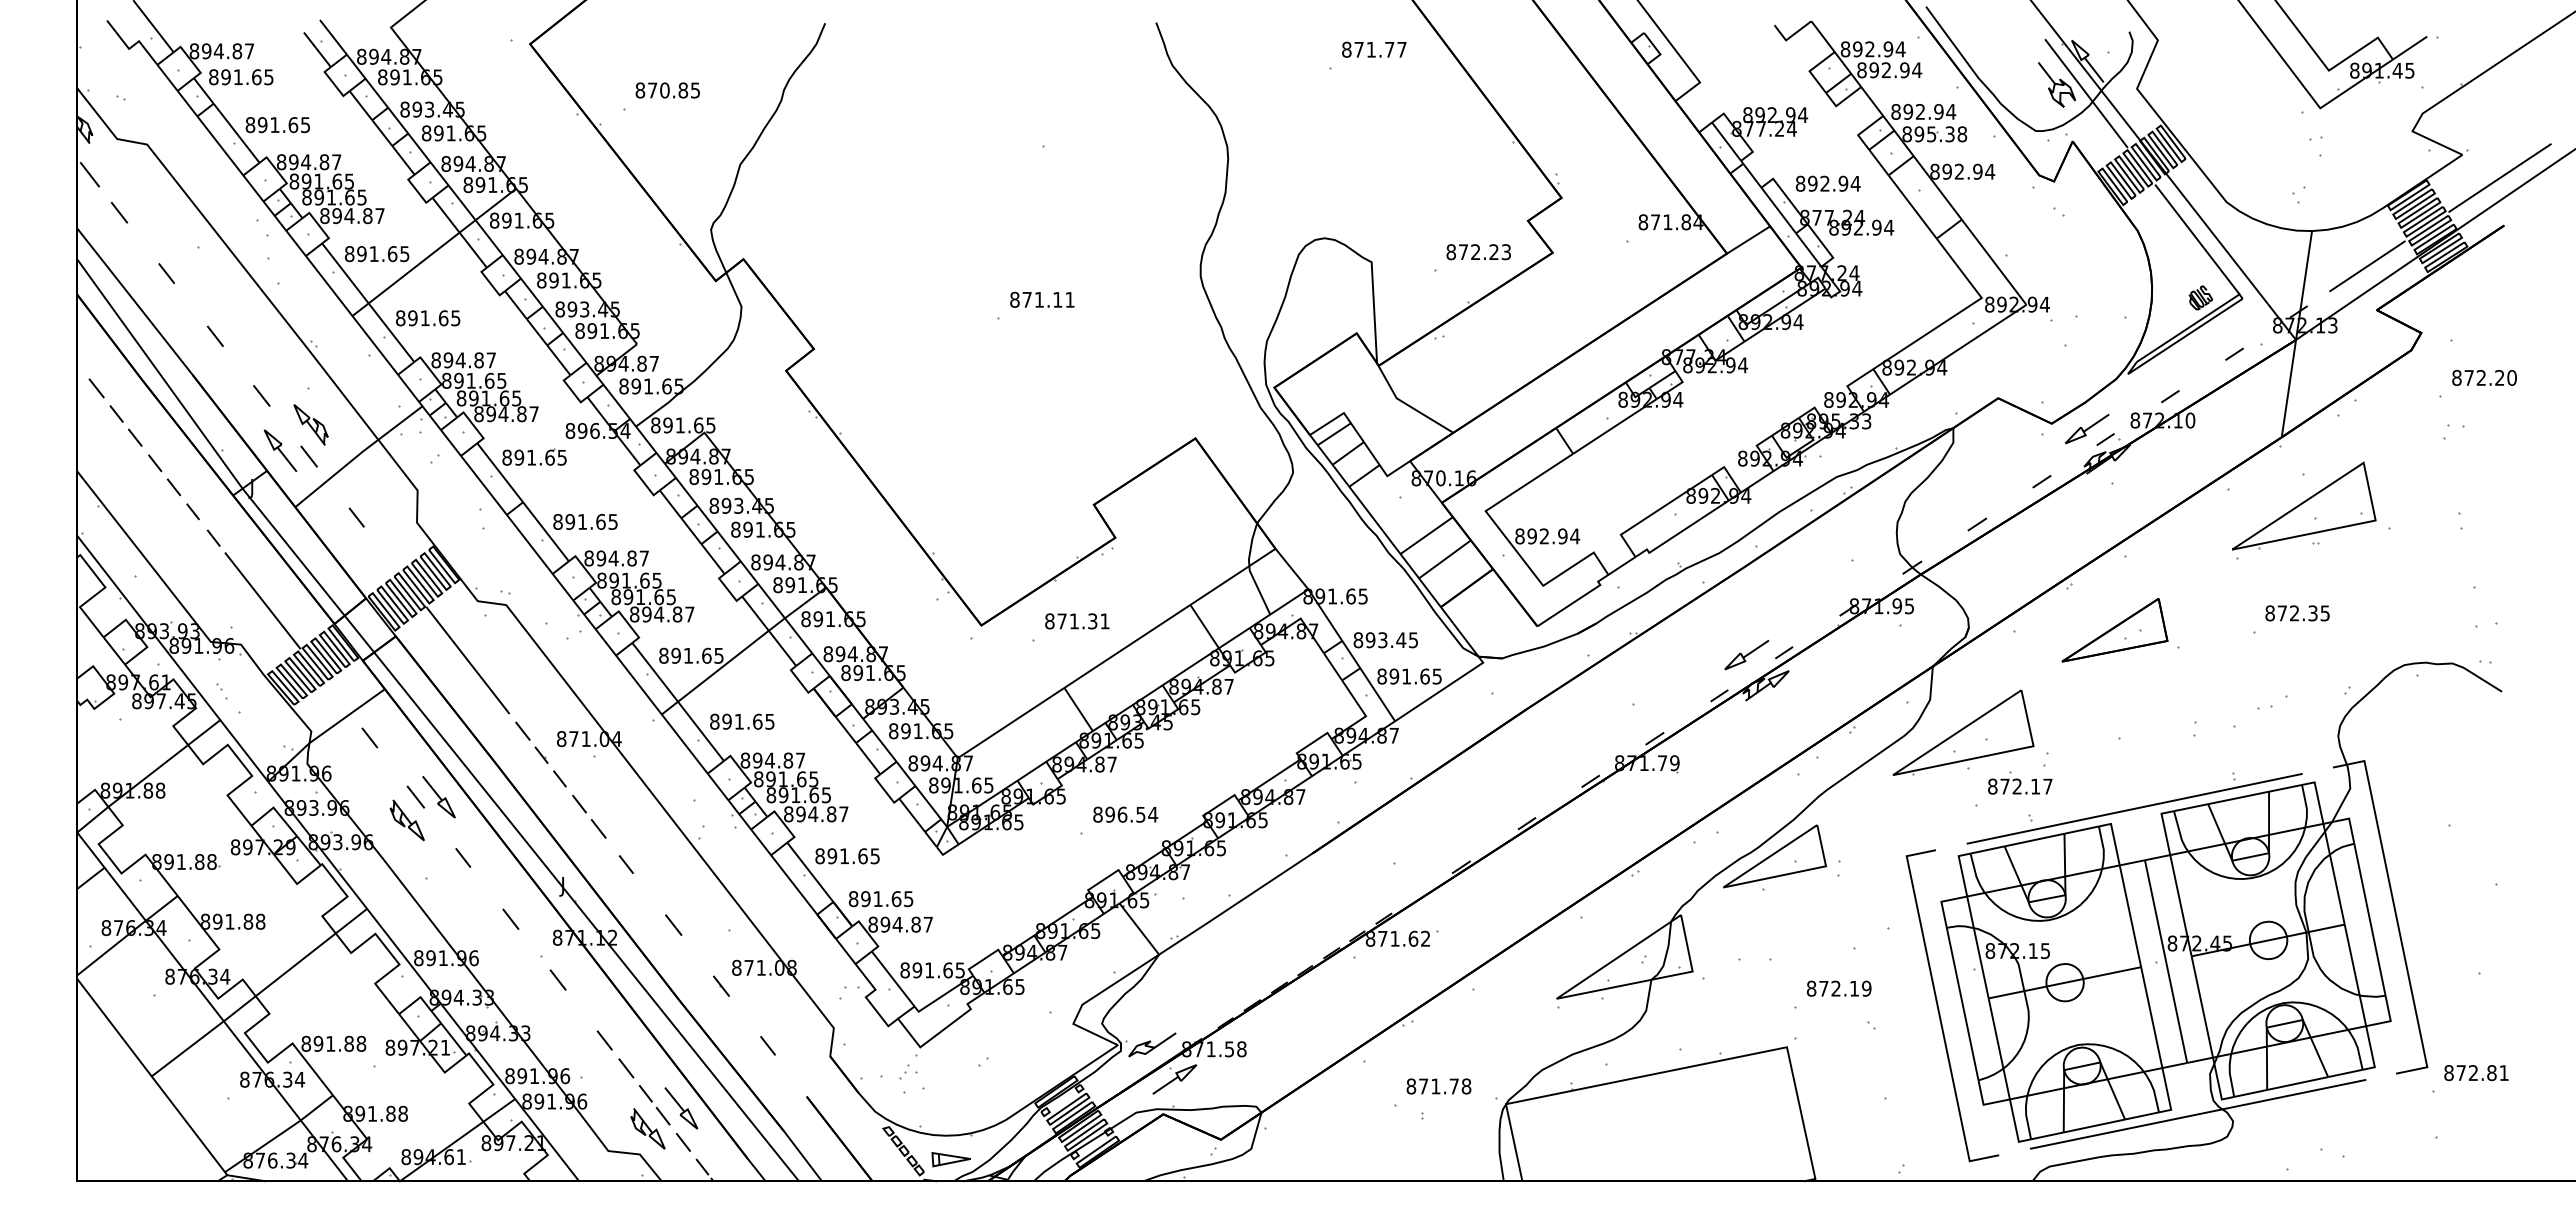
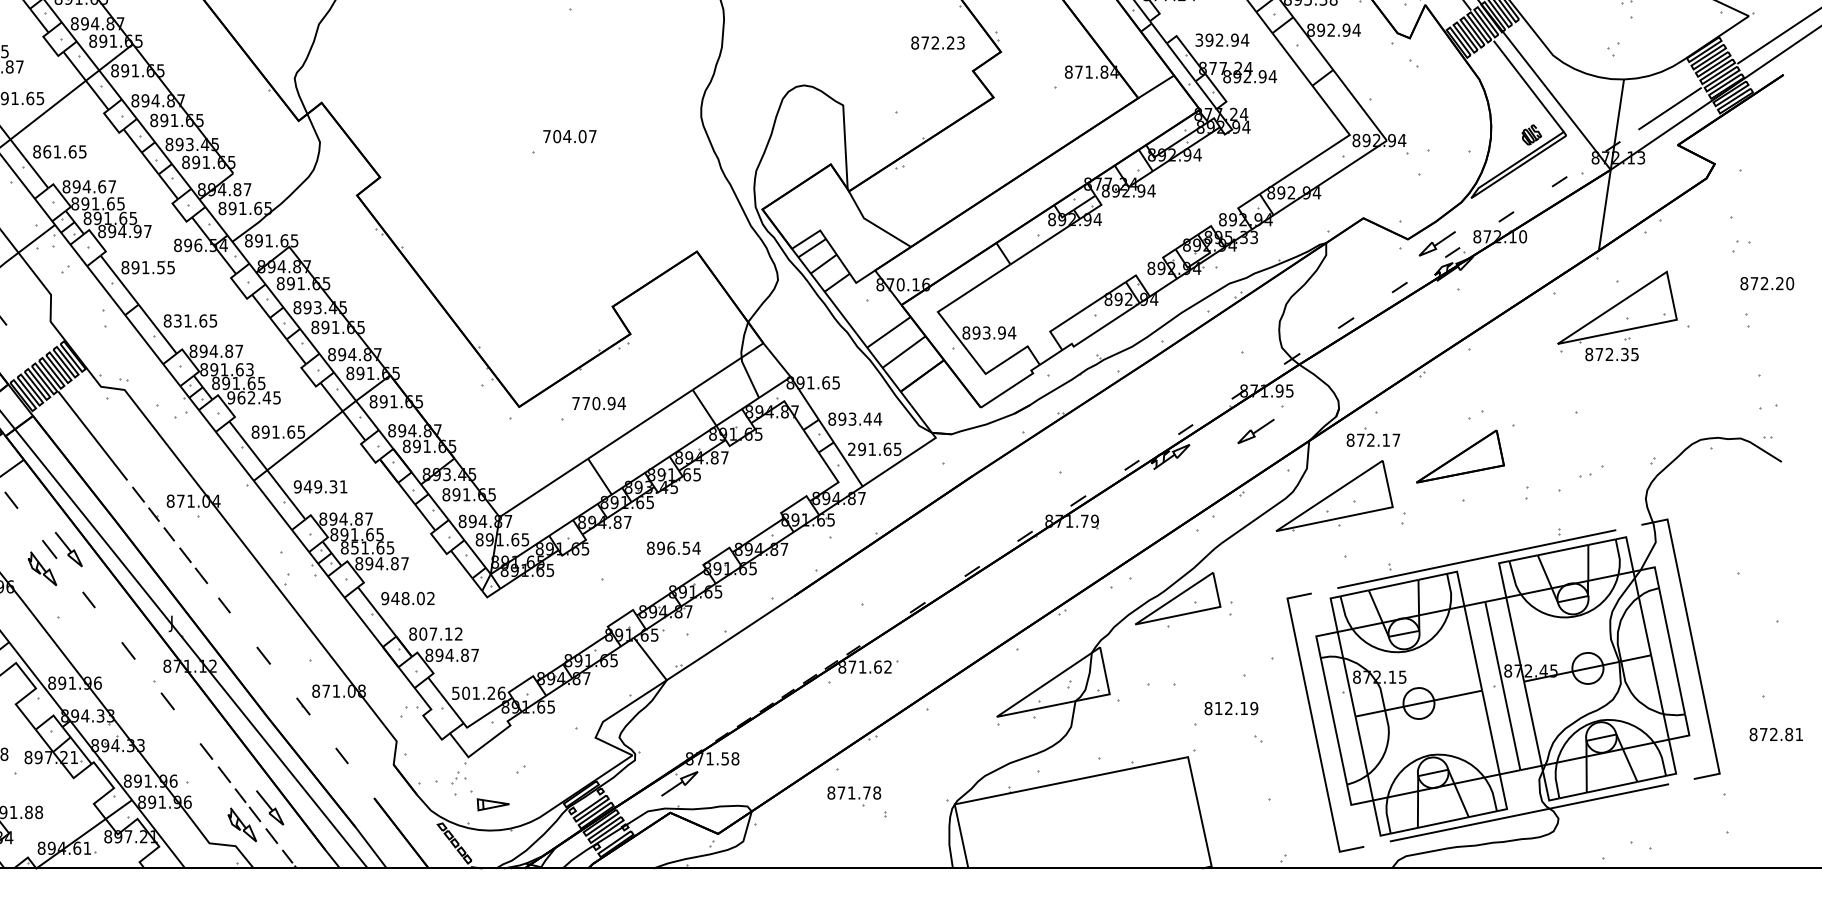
text: (1800, 183) -> (1199, 39), 892.94 -> 392.94
text: (1478, 252) -> (937, 43), moved
text: (1042, 299) -> (569, 136), 871.11 -> 704.07
text: (412, 318) -> (46, 152), 891.65 -> 861.65
text: (478, 360) -> (101, 186), 894.87 -> 894.67
text: (2484, 377) -> (1767, 283), moved
text: (521, 414) -> (137, 231), 894.87 -> 894.97
text: (549, 457) -> (160, 267), 891.65 -> 891.55
text: (570, 521) -> (178, 320), 891.65 -> 831.65
text: (1544, 536) -> (986, 333), 892.94 -> 893.94
text: (657, 579) -> (250, 368), 891.65 -> 891.63
part: (2297, 613) -> (1611, 354), moved
text: (661, 614) -> (253, 397), 894.87 -> 962.45
text: (1077, 621) -> (598, 403), 871.31 -> 770.94
part: (2114, 630) -> (1460, 456), moved
text: (1413, 640) -> (877, 419), 893.45 -> 893.44
part: (1746, 654) -> (1255, 431), moved
text: (1381, 676) -> (851, 449), 891.65 -> 291.65
text: (742, 721) -> (320, 486), 891.65 -> 949.31
part: (2020, 782) -> (1373, 436), moved
text: (783, 794) -> (354, 547), 891.65 -> 851.65
text: (1125, 814) -> (673, 548), moved
text: (847, 856) -> (408, 598), 891.65 -> 948.02
text: (887, 899) -> (441, 634), 891.65 -> 807.12
text: (932, 970) -> (478, 693), 891.65 -> 501.26
text: (1823, 988) -> (1218, 708), 872.19 -> 812.19
curve: (1152, 1046) -> (661, 756), removed
text: (2476, 1073) -> (1776, 734), moved
text: (1438, 1086) -> (853, 793), moved
part: (950, 1159) -> (492, 804), moved

